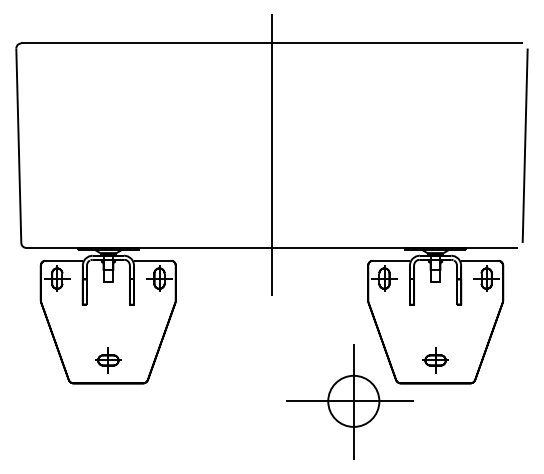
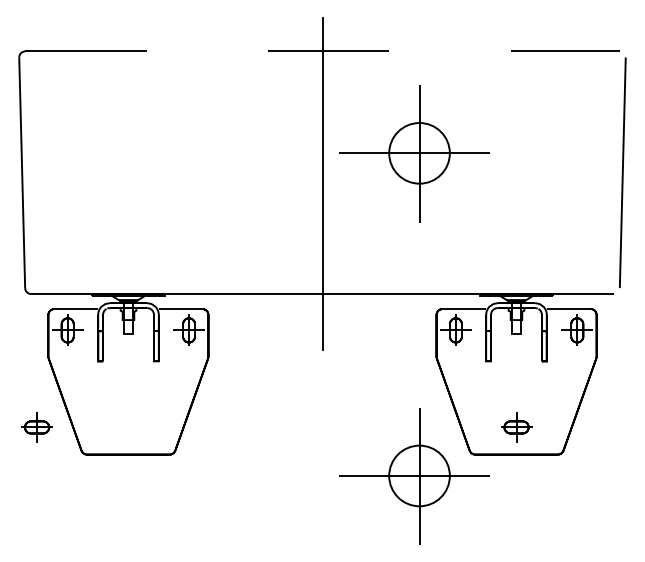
line: (271, 43) -> (321, 51), solid -> dashed
part: (349, 129) -> (414, 153), added
part: (108, 360) -> (37, 427), moved

